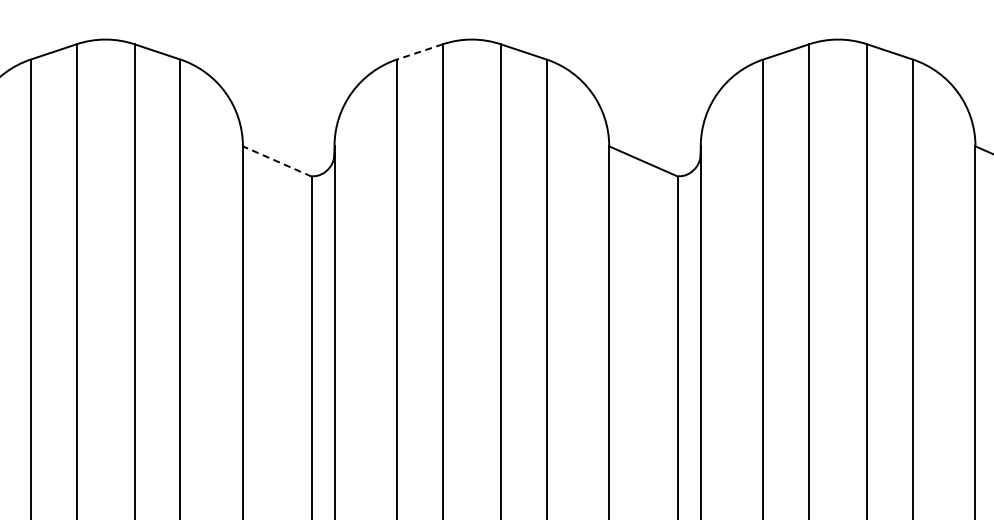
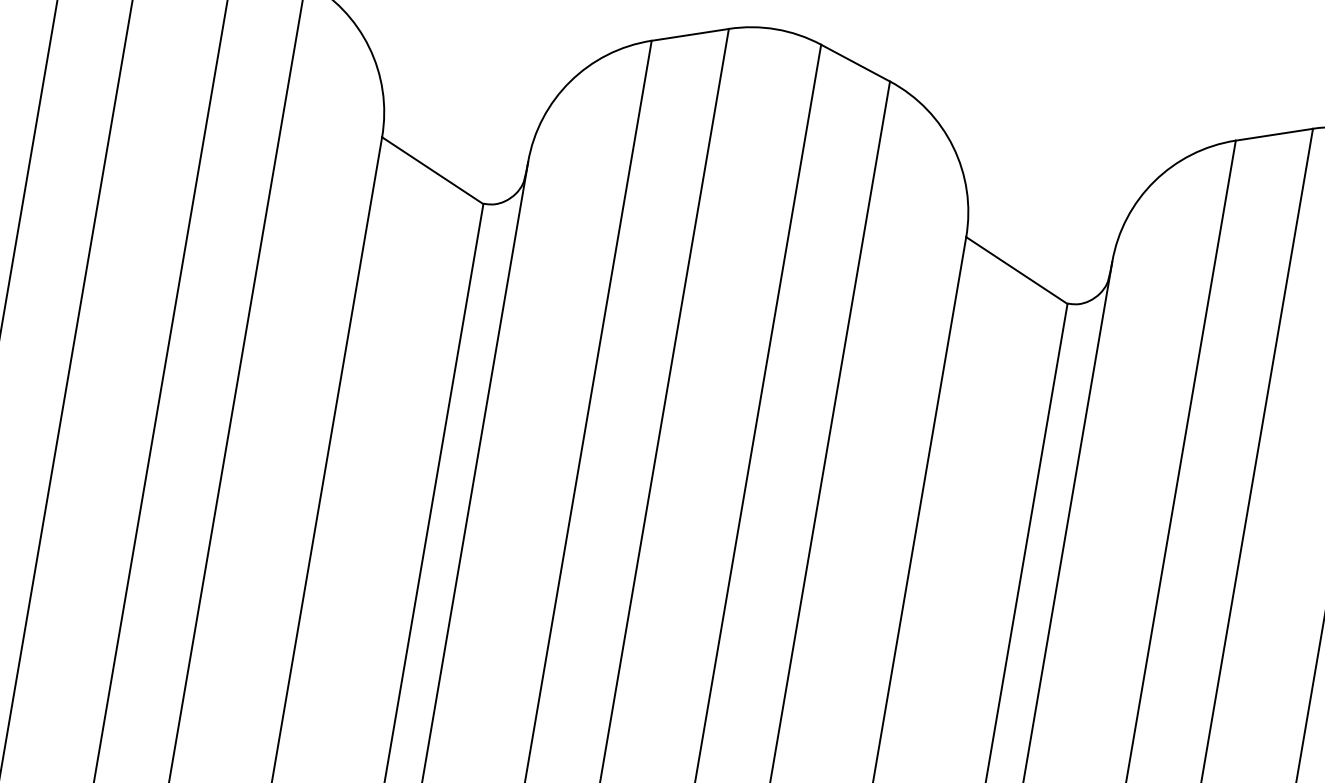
line: (419, 52) -> (689, 35), dashed -> solid
line: (277, 161) -> (433, 170), dashed -> solid

